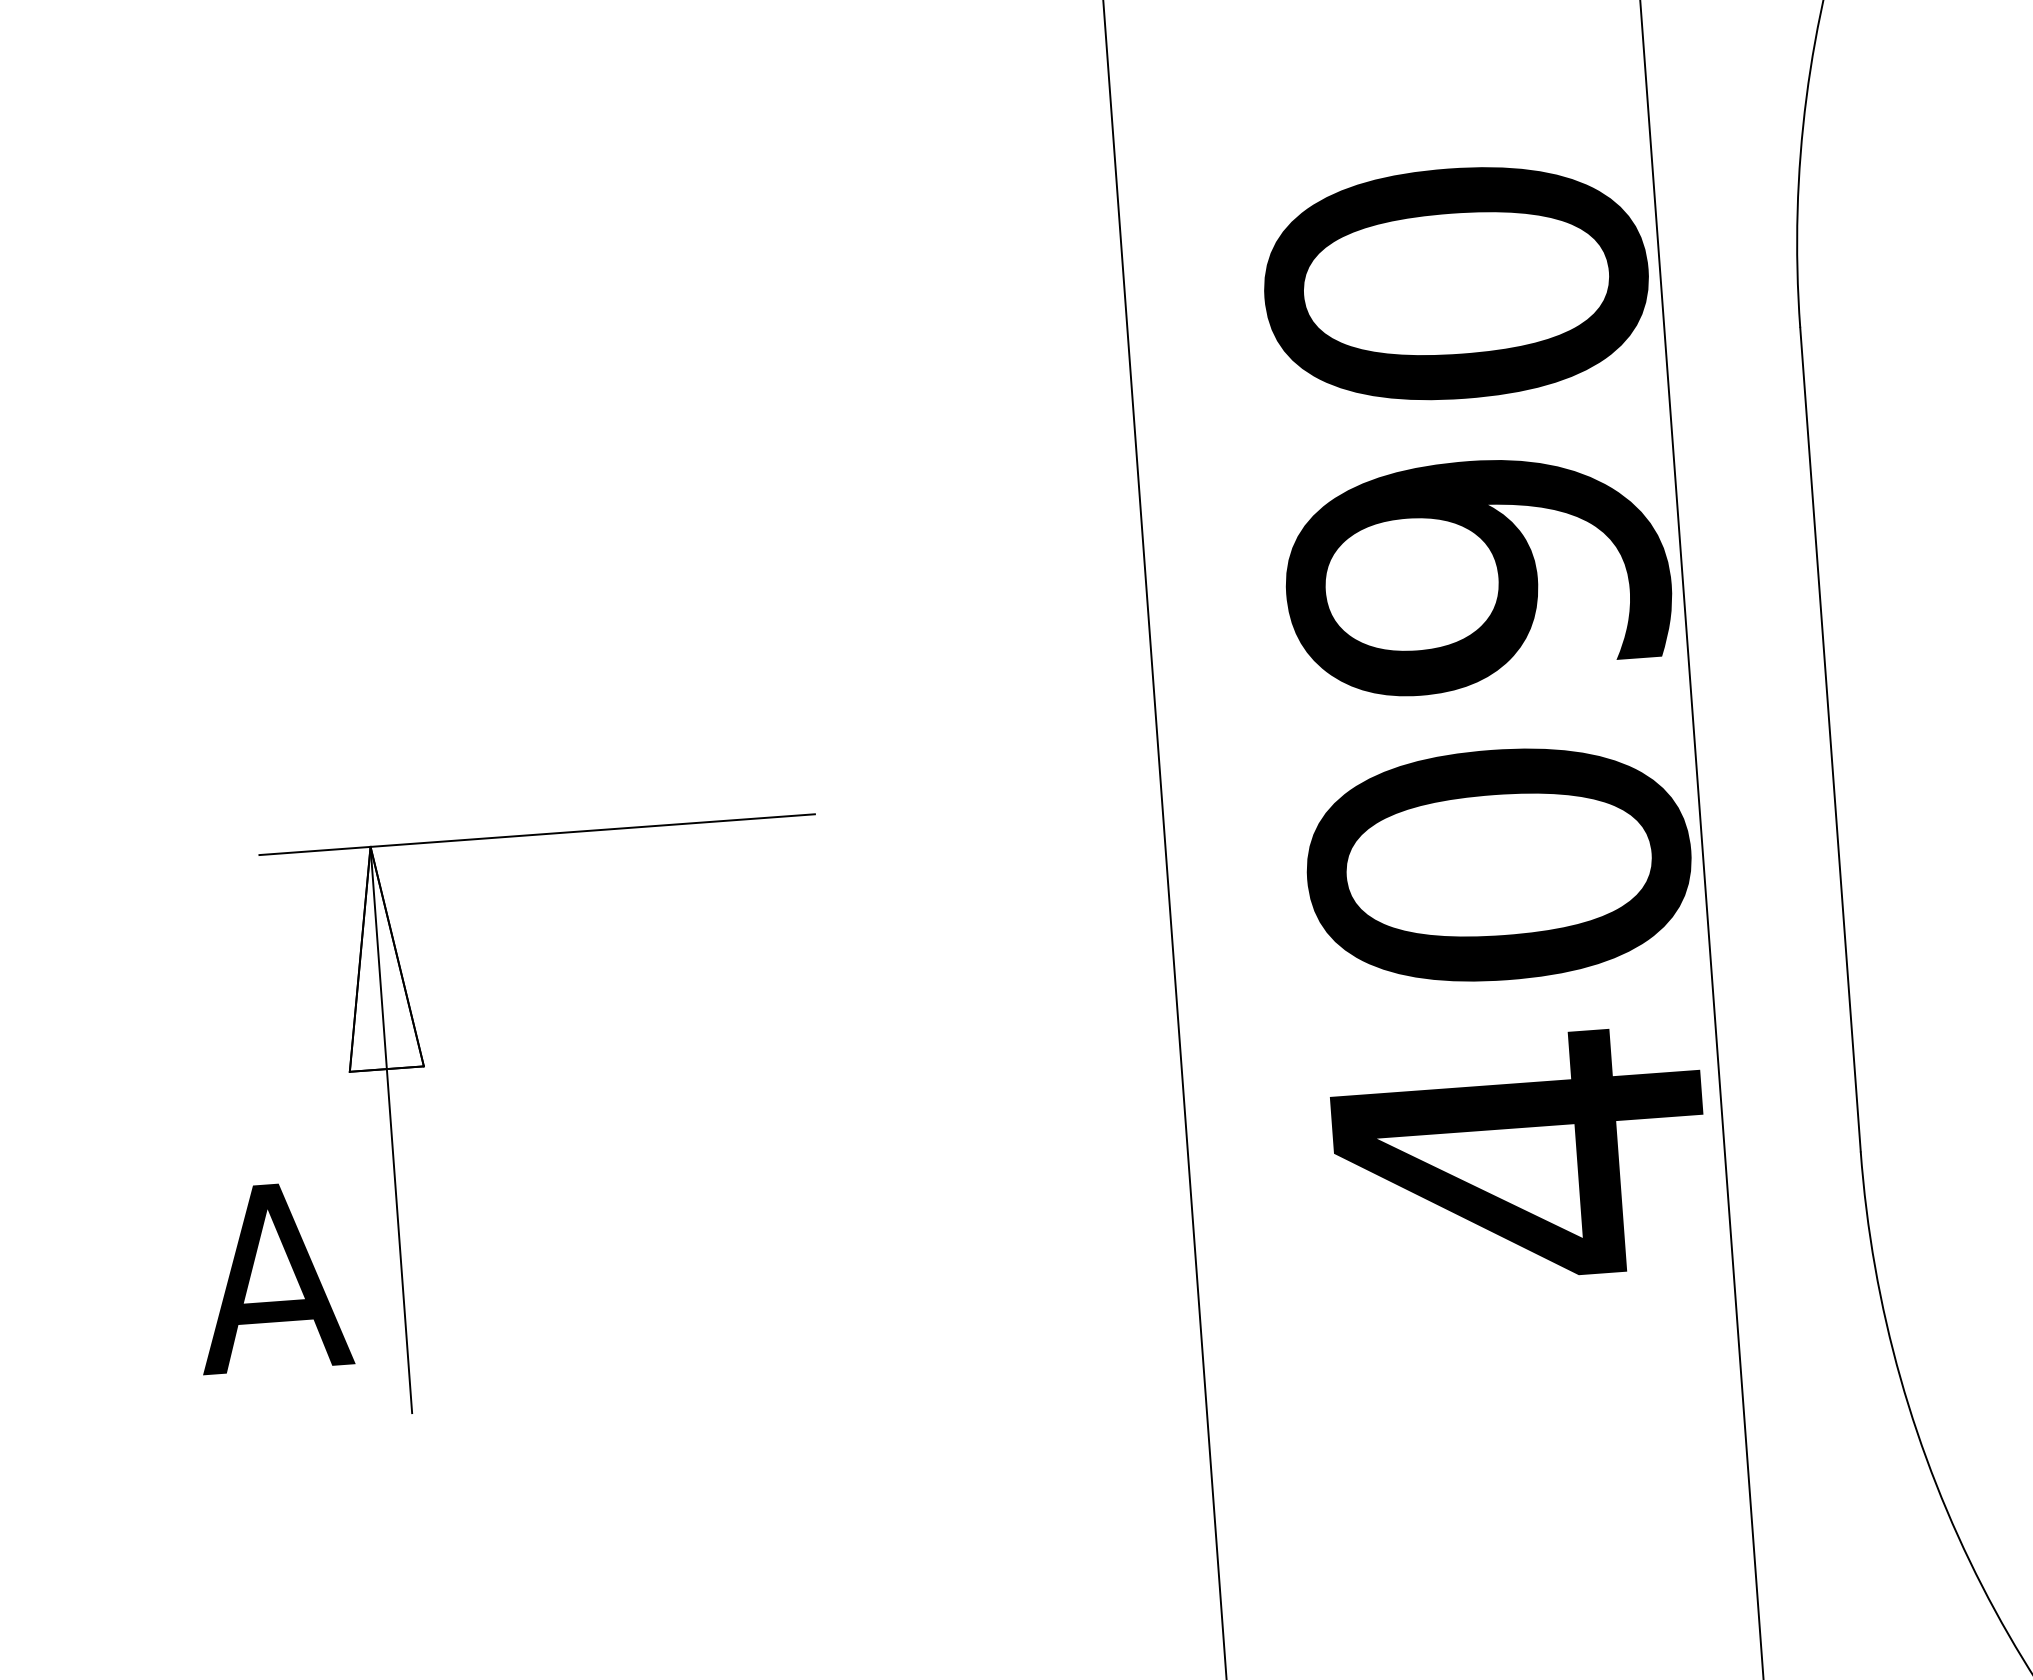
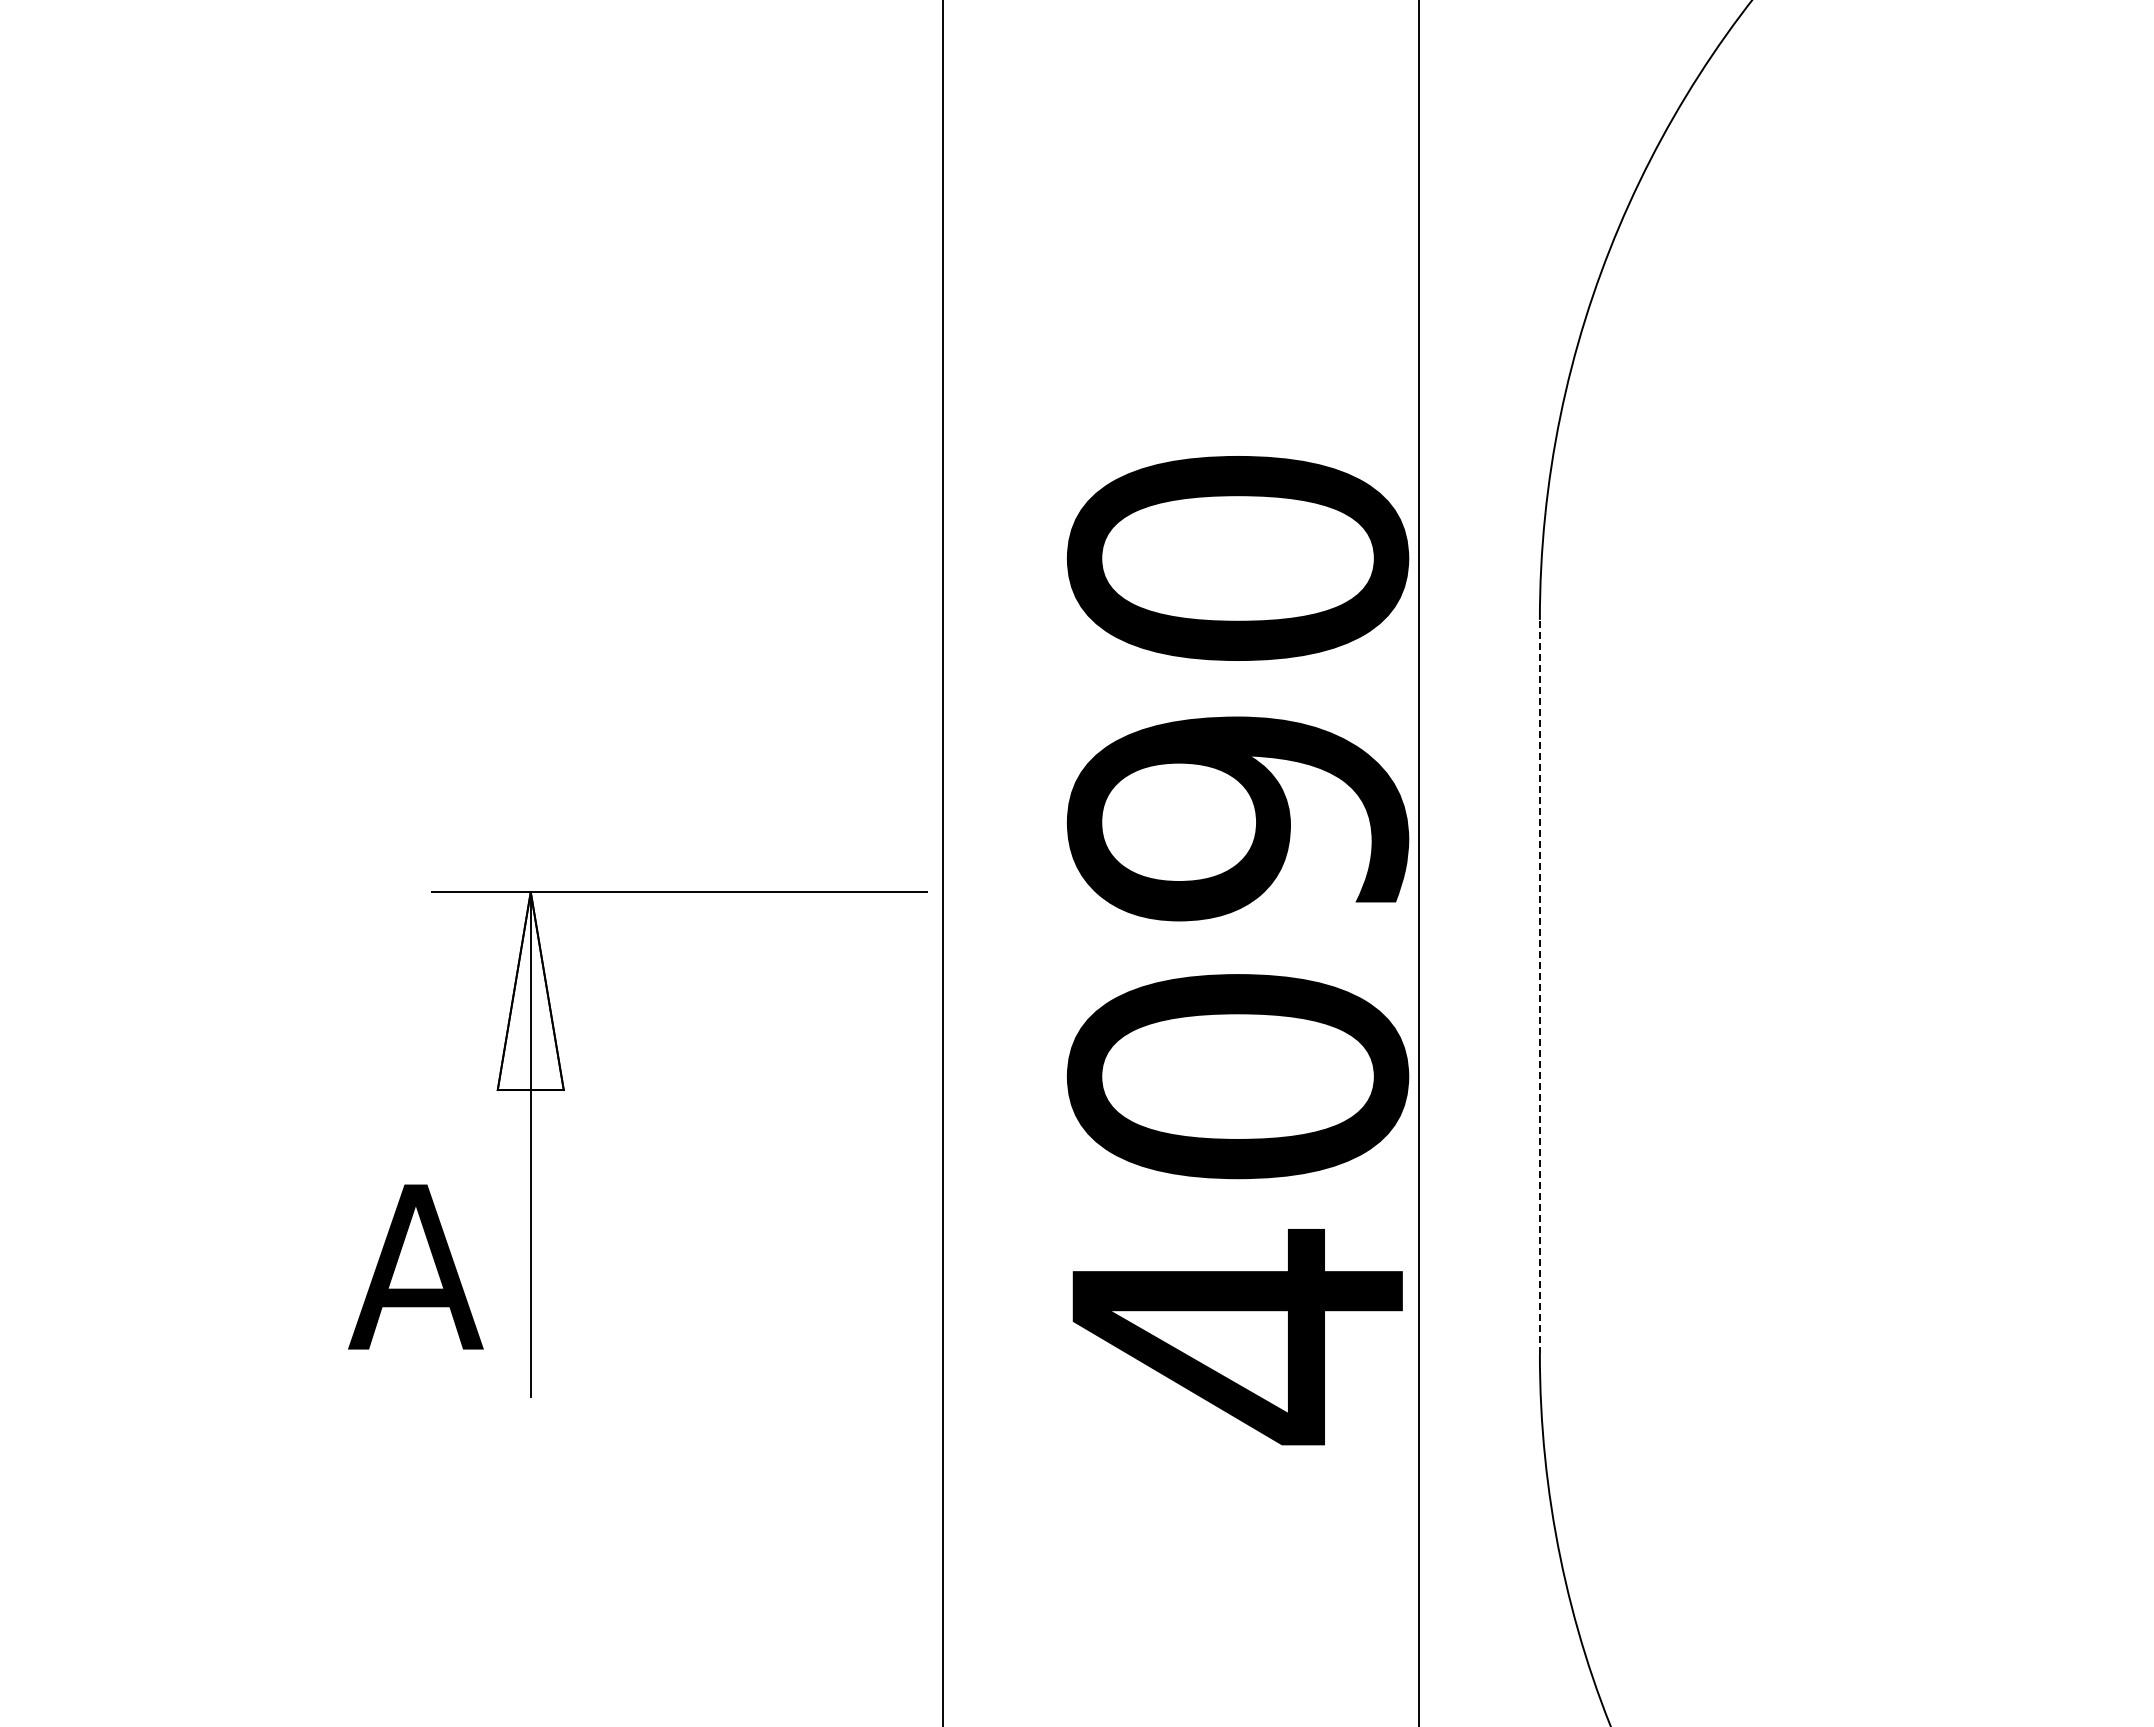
line: (1830, 739) -> (1539, 986), solid -> dashed
part: (424, 1066) -> (564, 1090), moved

